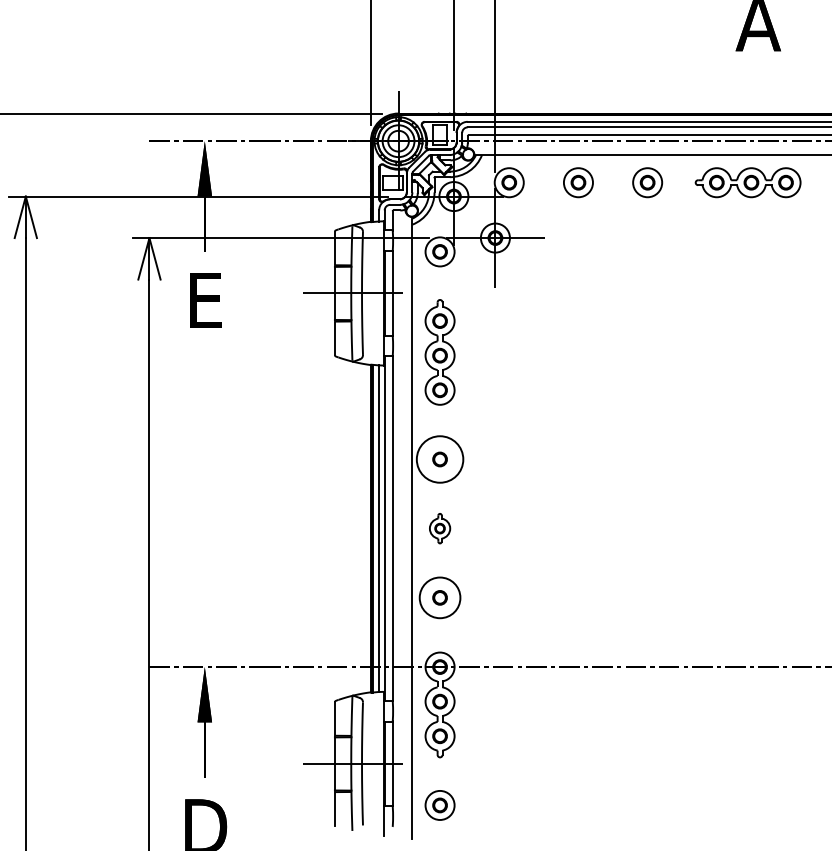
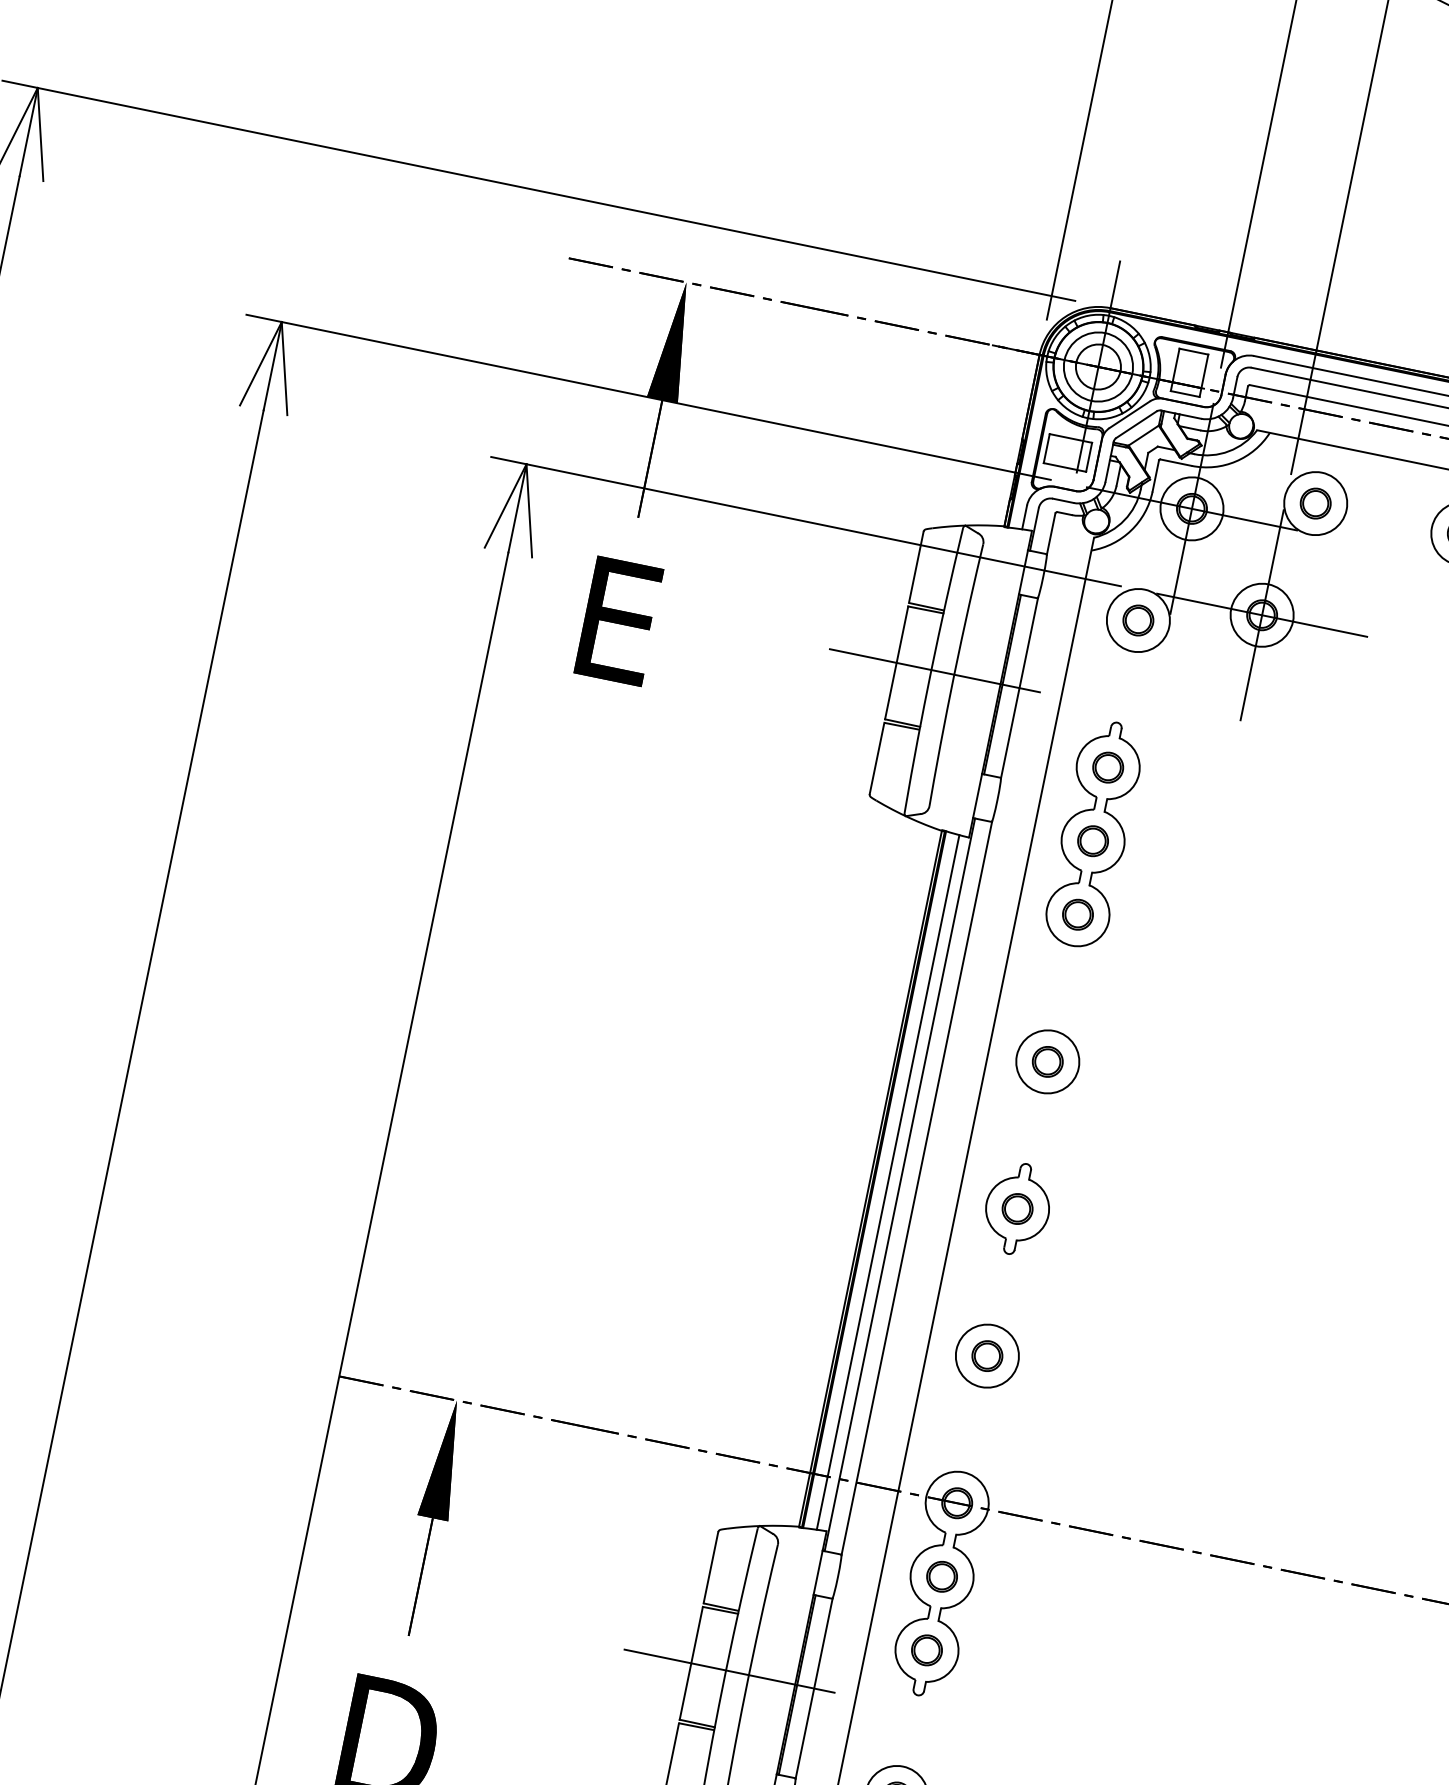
circle: (439, 459) -> (1046, 1061), size x0.62
part: (439, 528) -> (1016, 1208), size x1.43
circle: (439, 597) -> (986, 1355), size x0.71

